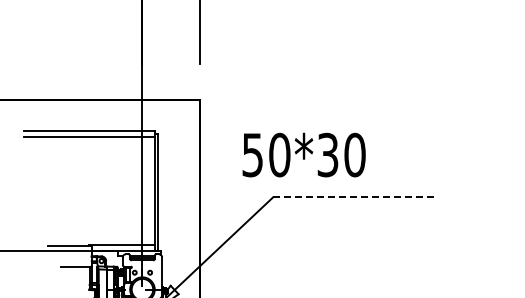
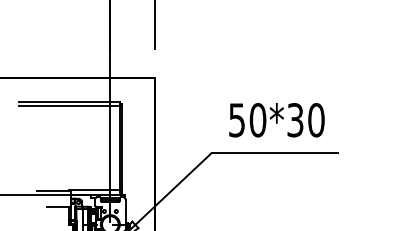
text: (303, 154) -> (276, 119), moved
line: (354, 197) -> (274, 153), dashed -> solid

